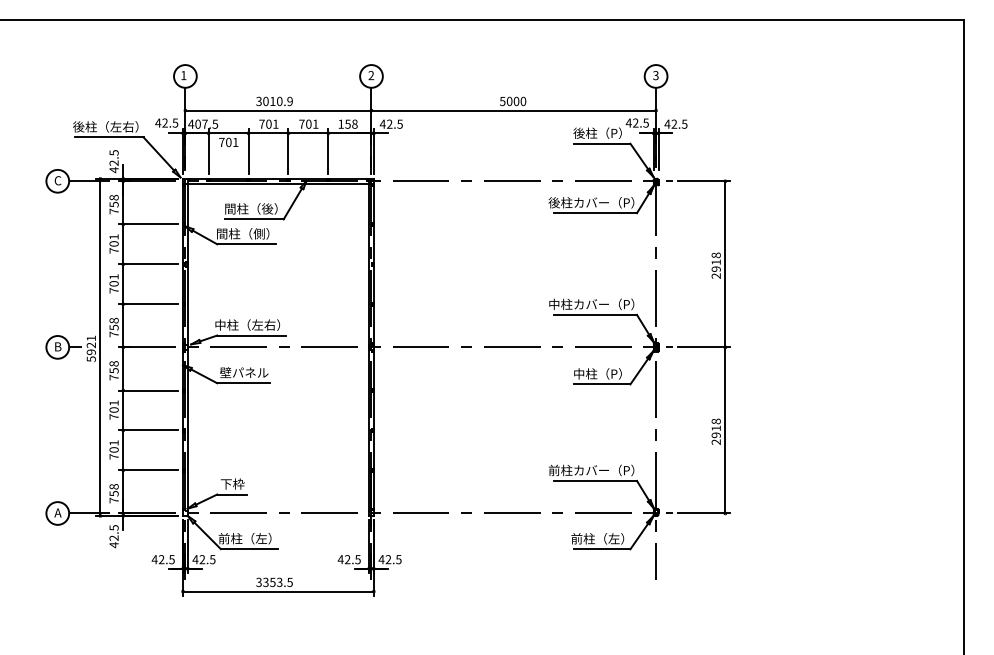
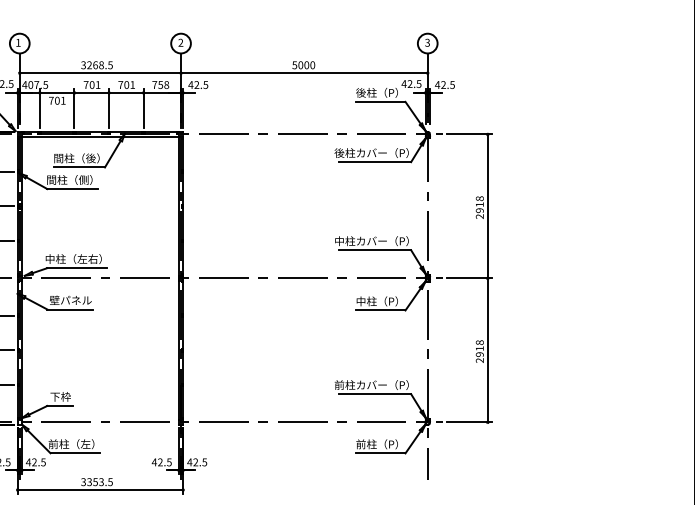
text: (277, 101) -> (99, 65), 3010.9 -> 3268.5
text: (340, 123) -> (154, 84), 158 -> 758
text: (597, 538) -> (376, 444), 前柱（左） -> 前柱（P）

